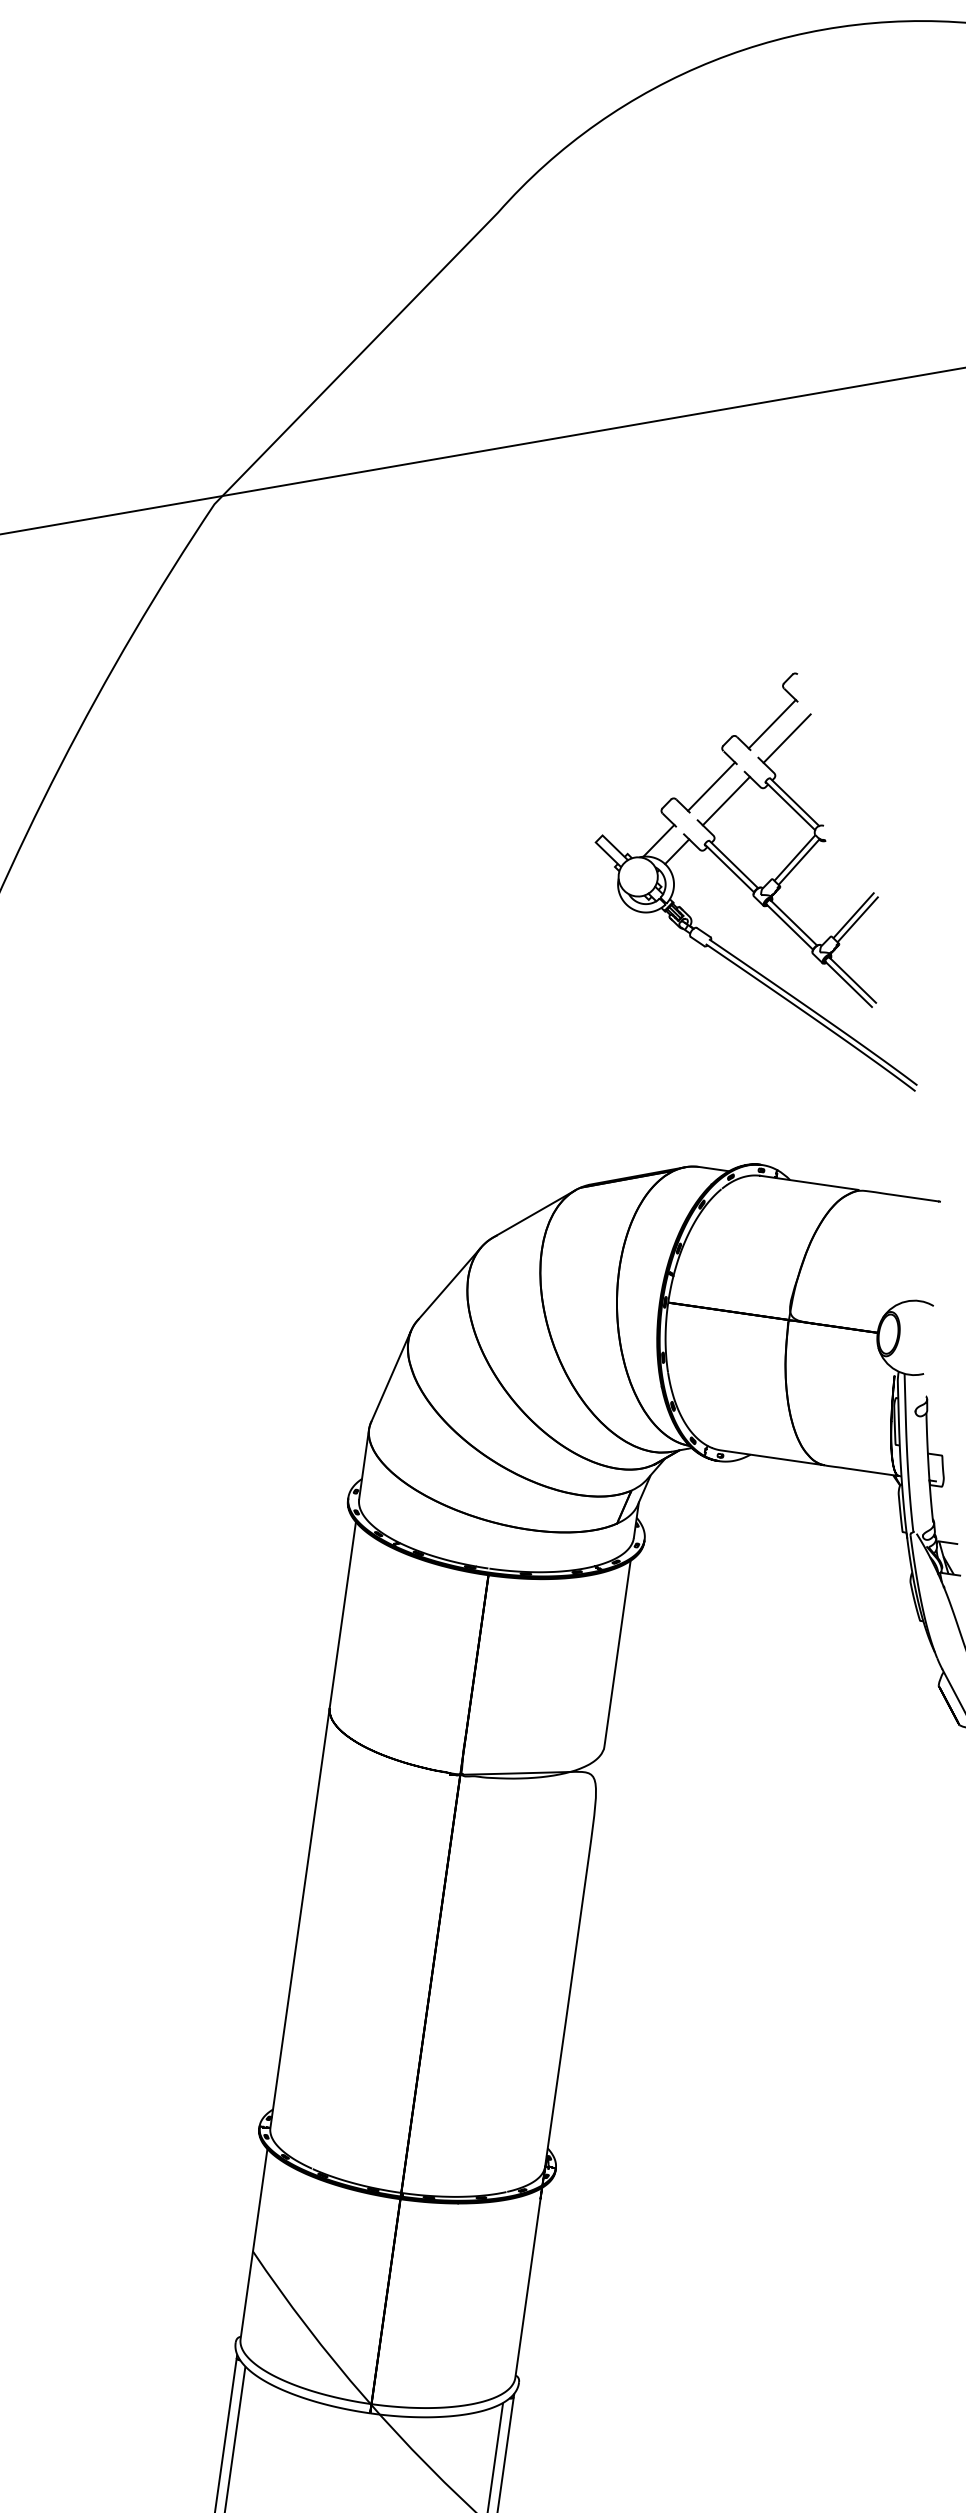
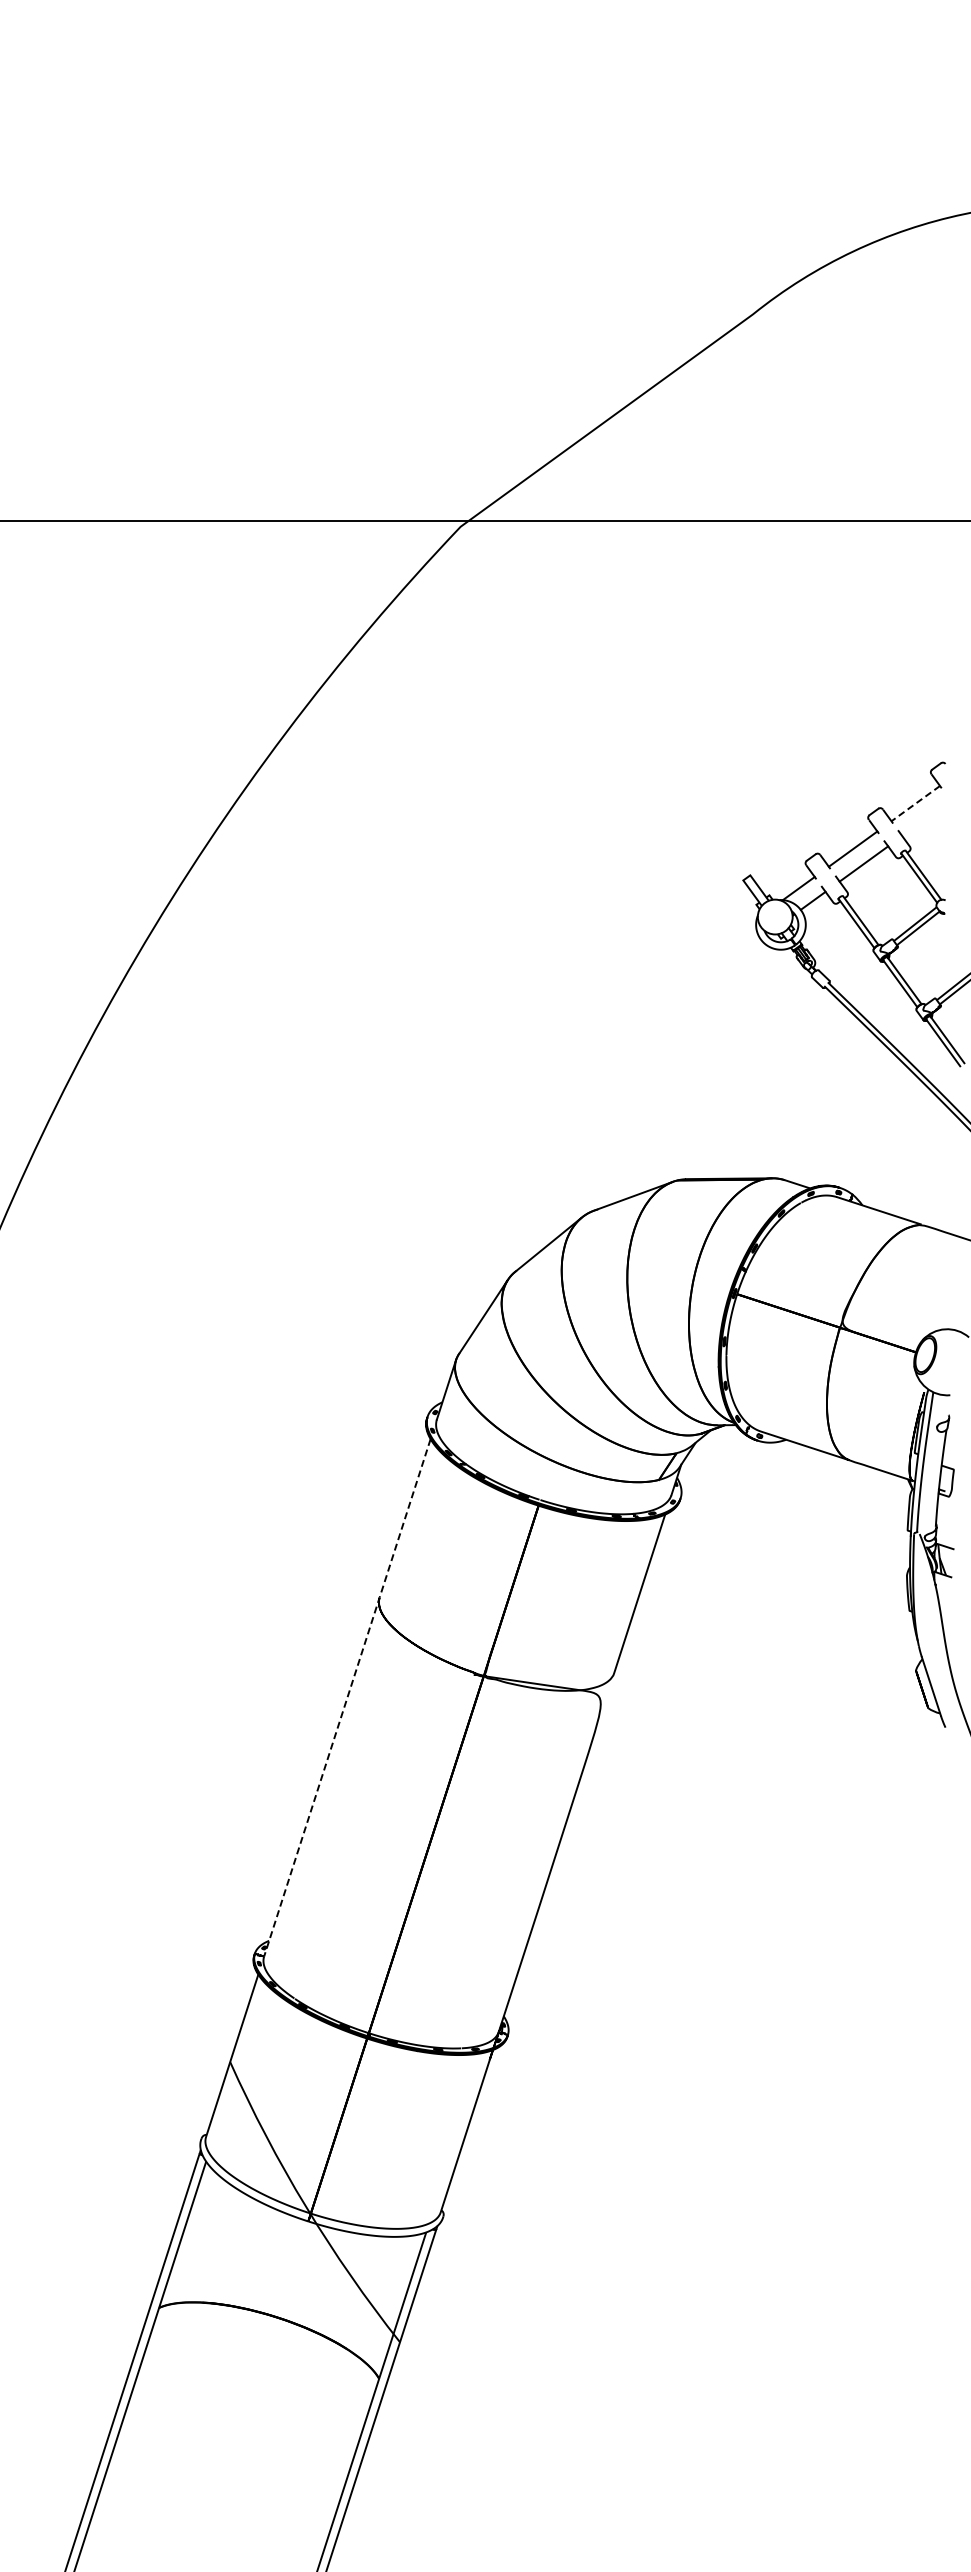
line: (772, 724) -> (915, 803), solid -> dashed
line: (787, 738) -> (926, 818), removed
line: (313, 1824) -> (347, 1697), solid -> dashed

